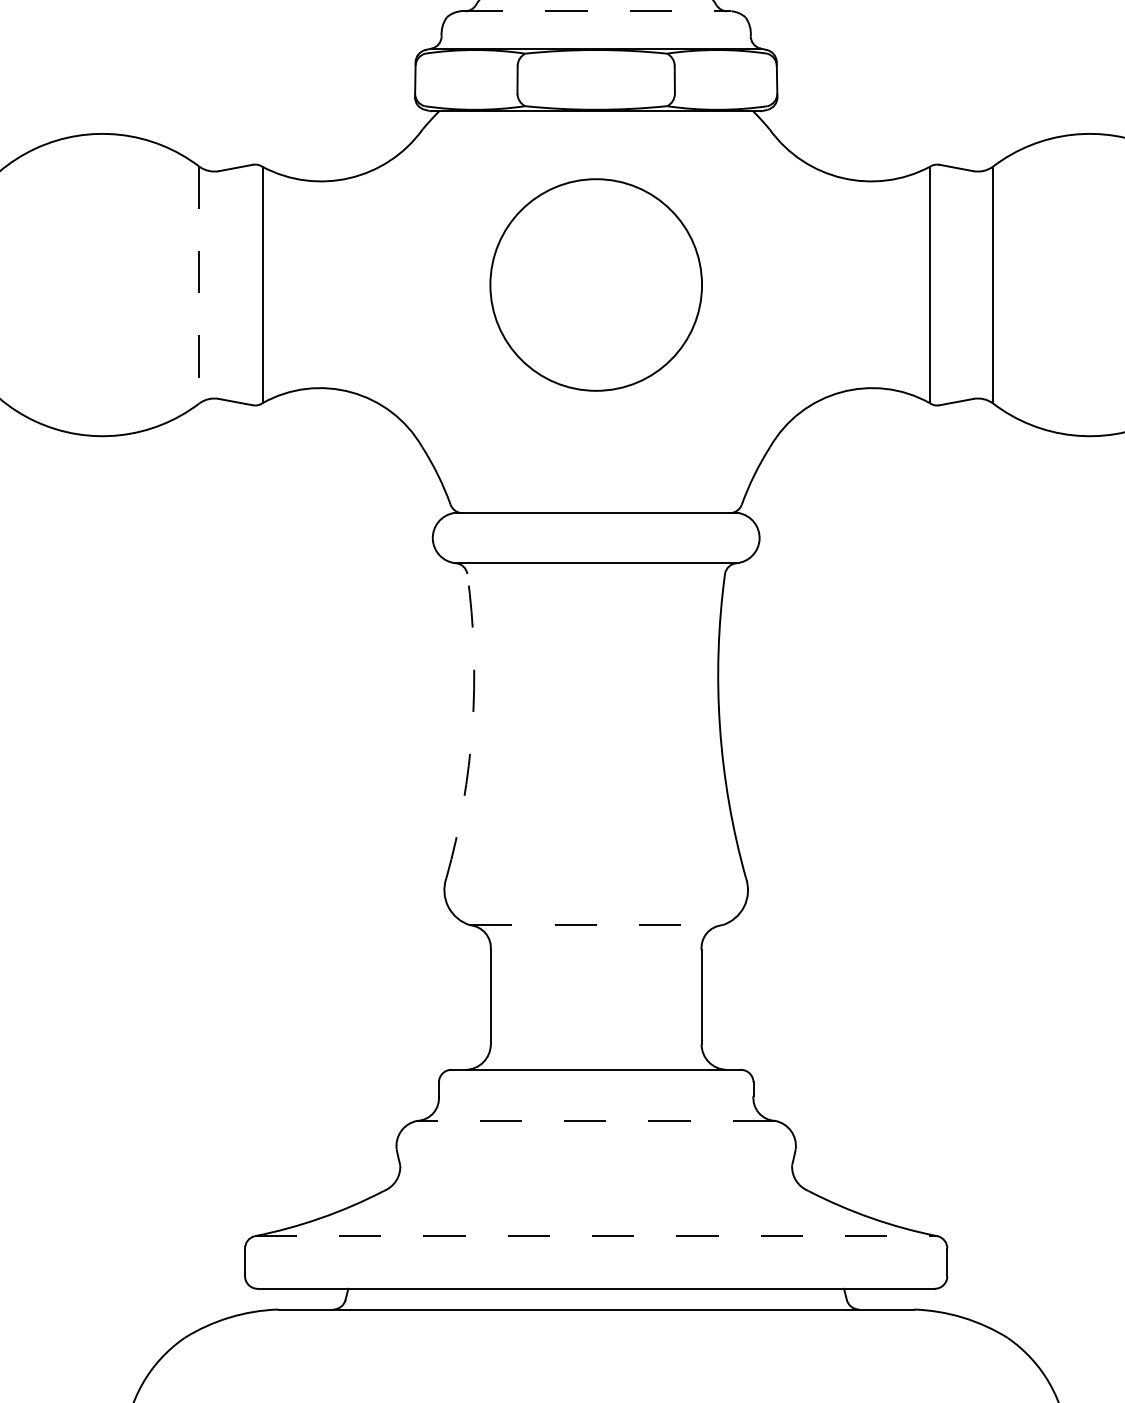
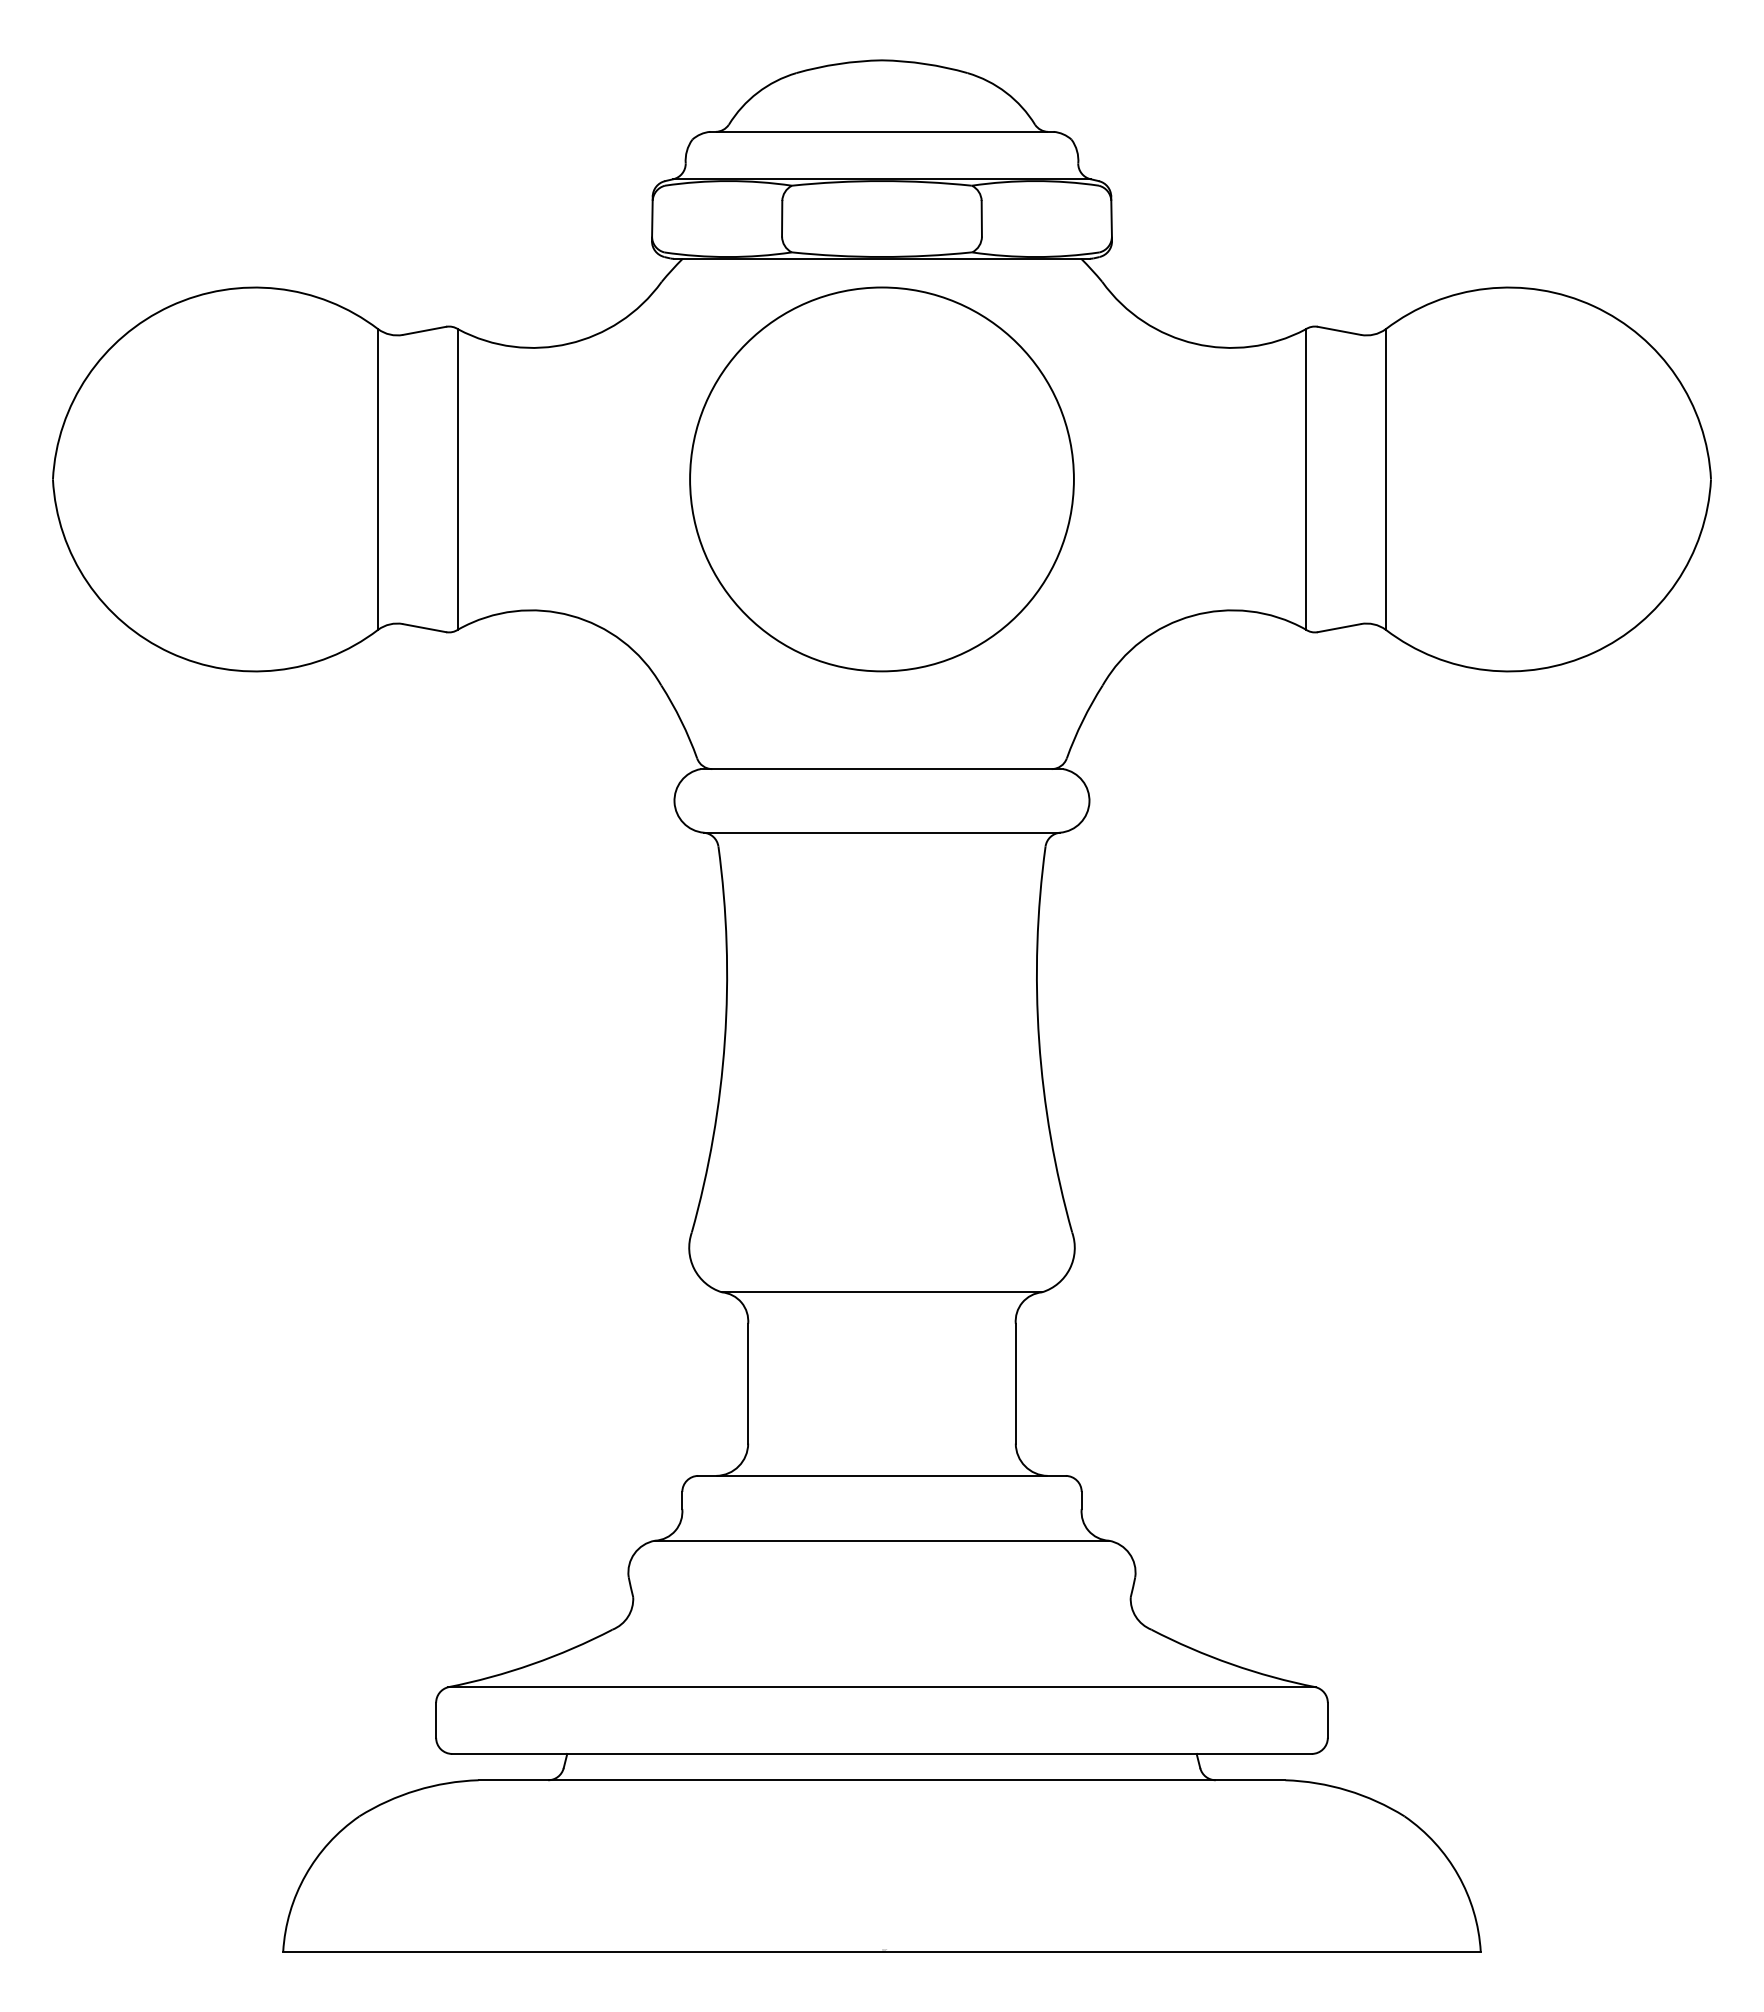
line: (595, 10) -> (881, 131), dashed -> solid
line: (199, 285) -> (378, 480), dashed -> solid
circle: (595, 285) -> (881, 479), size x1.43
arc: (472, 726) -> (724, 1040), dashed -> solid
line: (596, 925) -> (882, 1292), dashed -> solid
line: (595, 1120) -> (881, 1540), dashed -> solid
line: (596, 1236) -> (882, 1687), dashed -> solid

